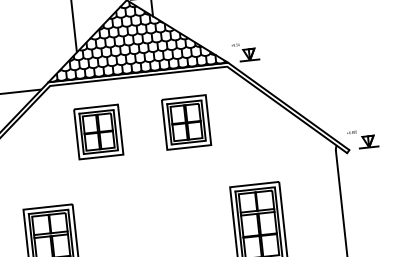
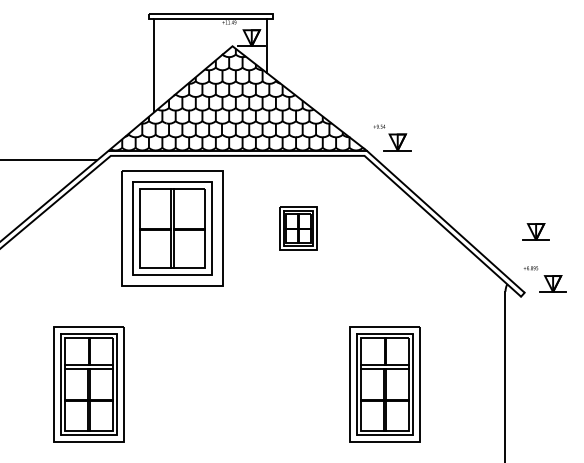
part: (352, 106) -> (535, 231), added
part: (186, 122) -> (298, 228), size x0.6
part: (98, 131) -> (172, 228), size x1.6

